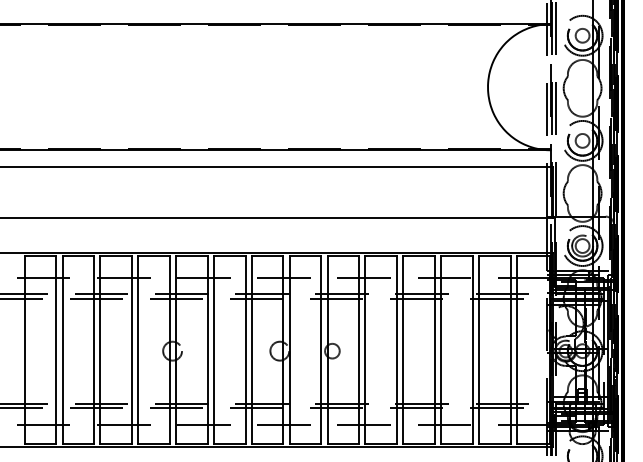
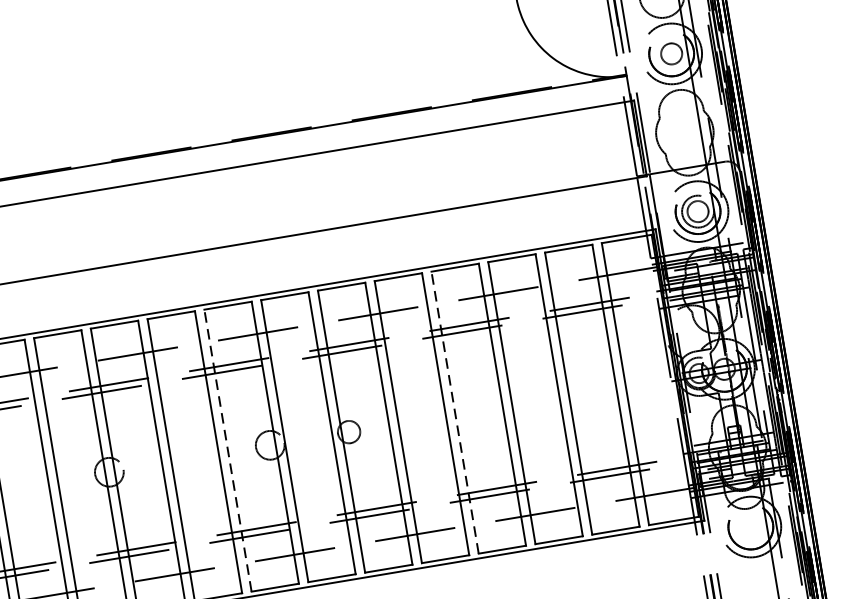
line: (251, 350) -> (227, 451), solid -> dashed
line: (403, 350) -> (455, 413), solid -> dashed

